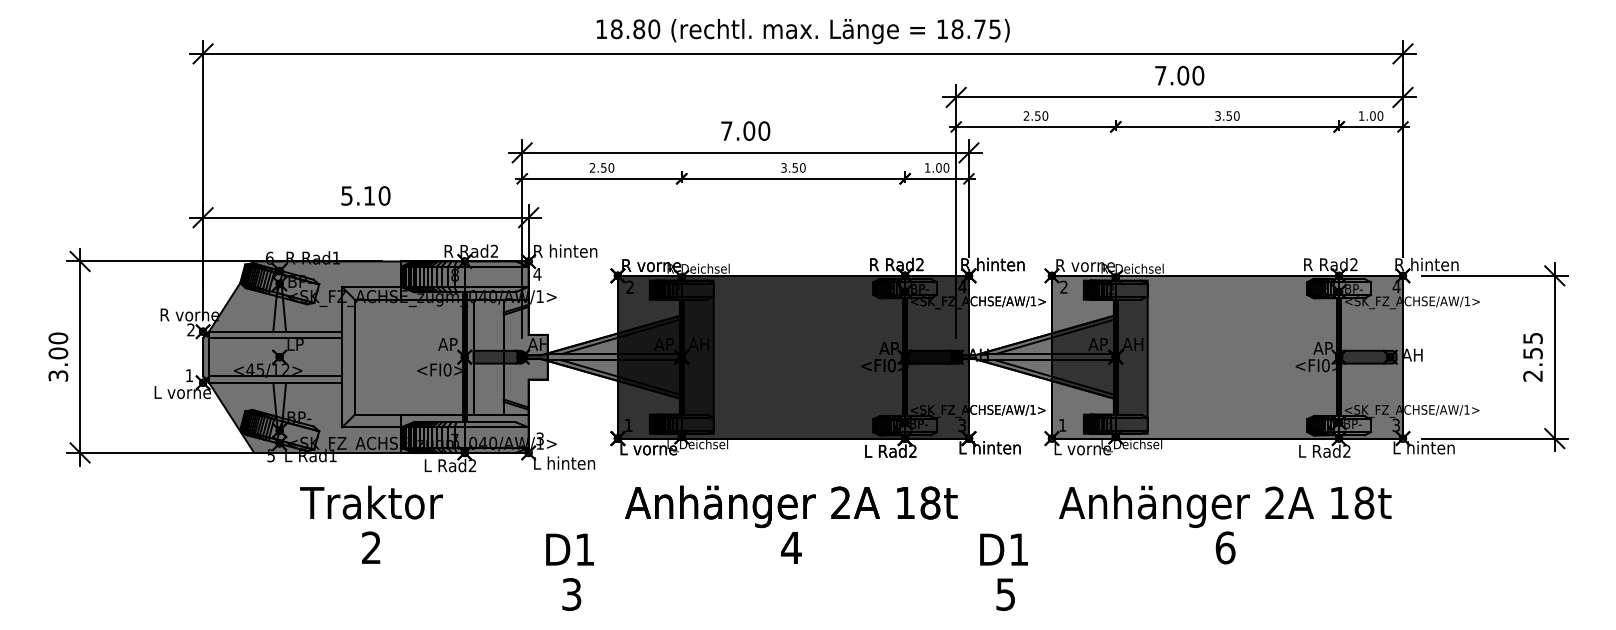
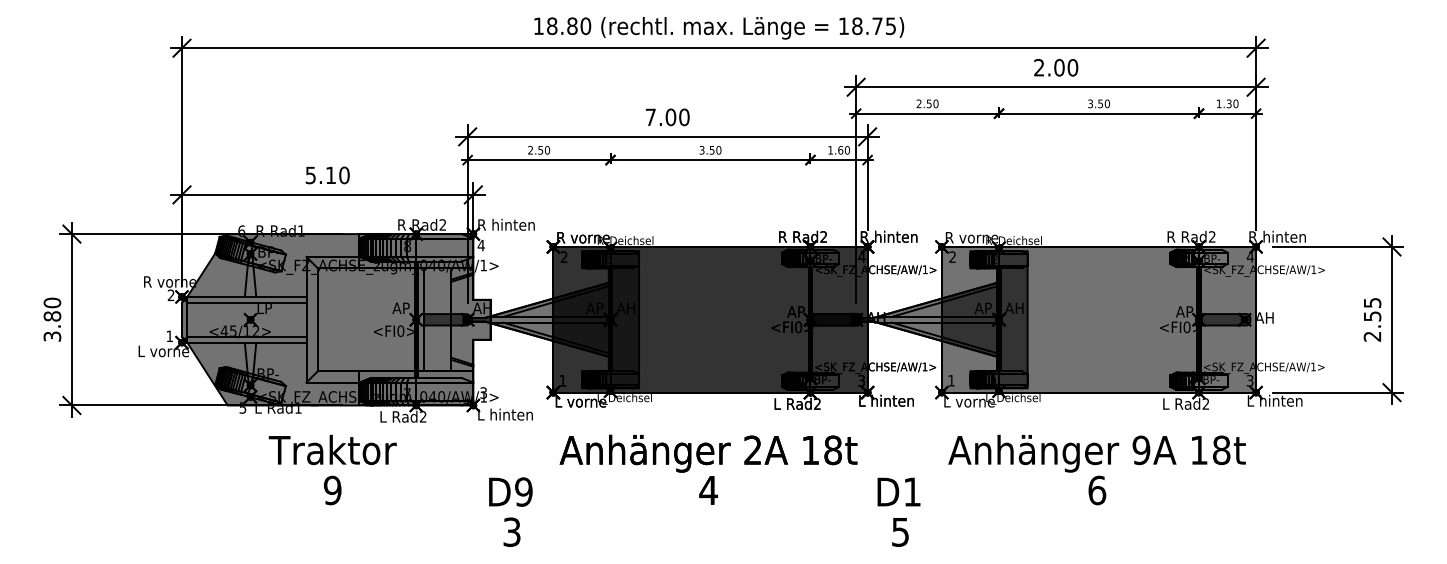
text: (1160, 75) -> (1039, 67), 7.00 -> 2.00
text: (1372, 115) -> (1228, 103), 1.00 -> 1.30
text: (938, 167) -> (840, 149), 1.00 -> 1.60
text: (57, 353) -> (51, 316), 3.00 -> 3.80
text: (1274, 502) -> (1141, 449), 2A -> 9A
text: (371, 547) -> (332, 490), 2 -> 9
text: (584, 549) -> (523, 491), D1 -> D9

